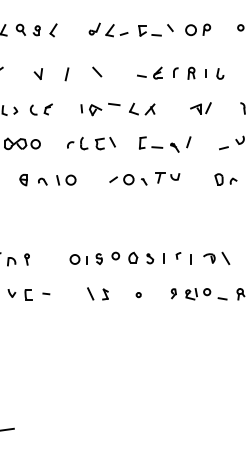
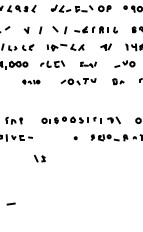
line: (117, 74) -> (65, 30), added
part: (164, 144) -> (88, 64), size x0.6
part: (48, 178) -> (31, 81), size x0.6
part: (97, 293) -> (39, 158), moved

